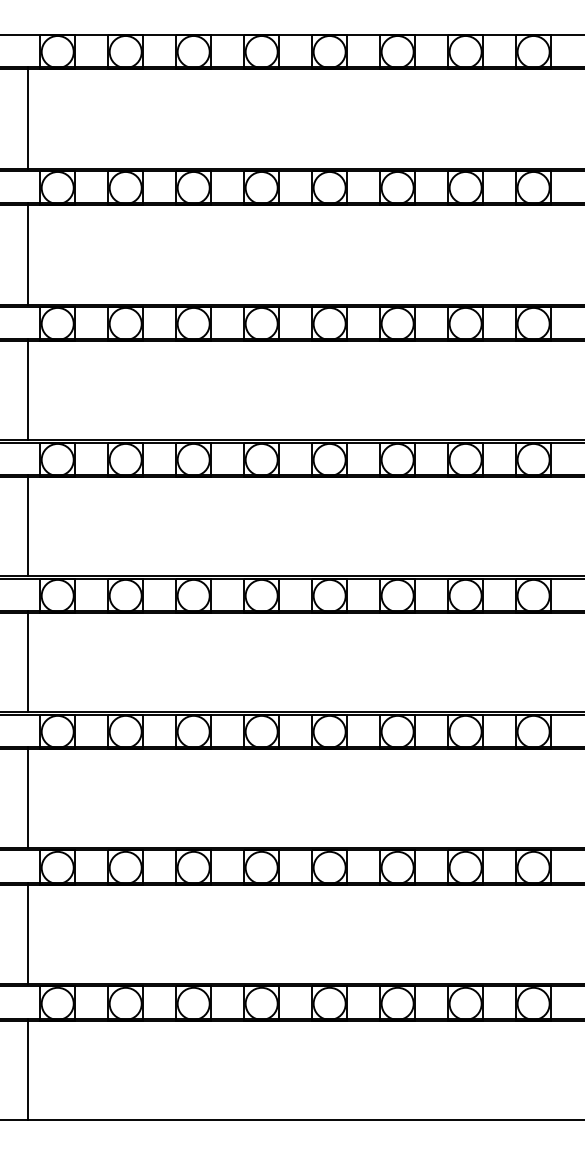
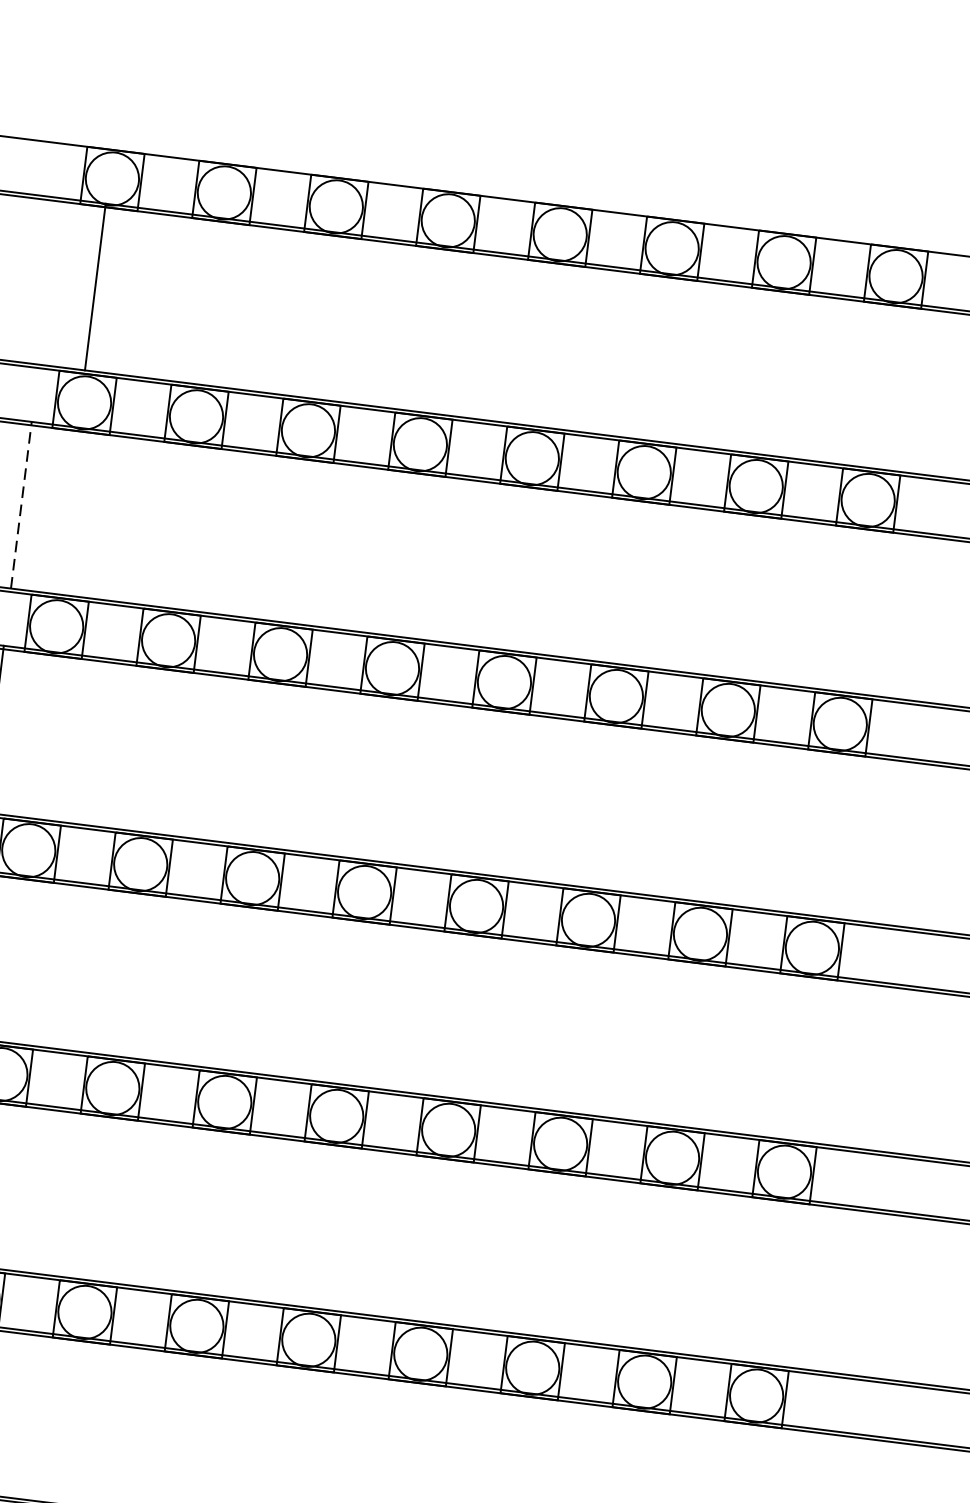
line: (27, 117) -> (95, 286), moved
line: (27, 253) -> (21, 504), solid -> dashed

